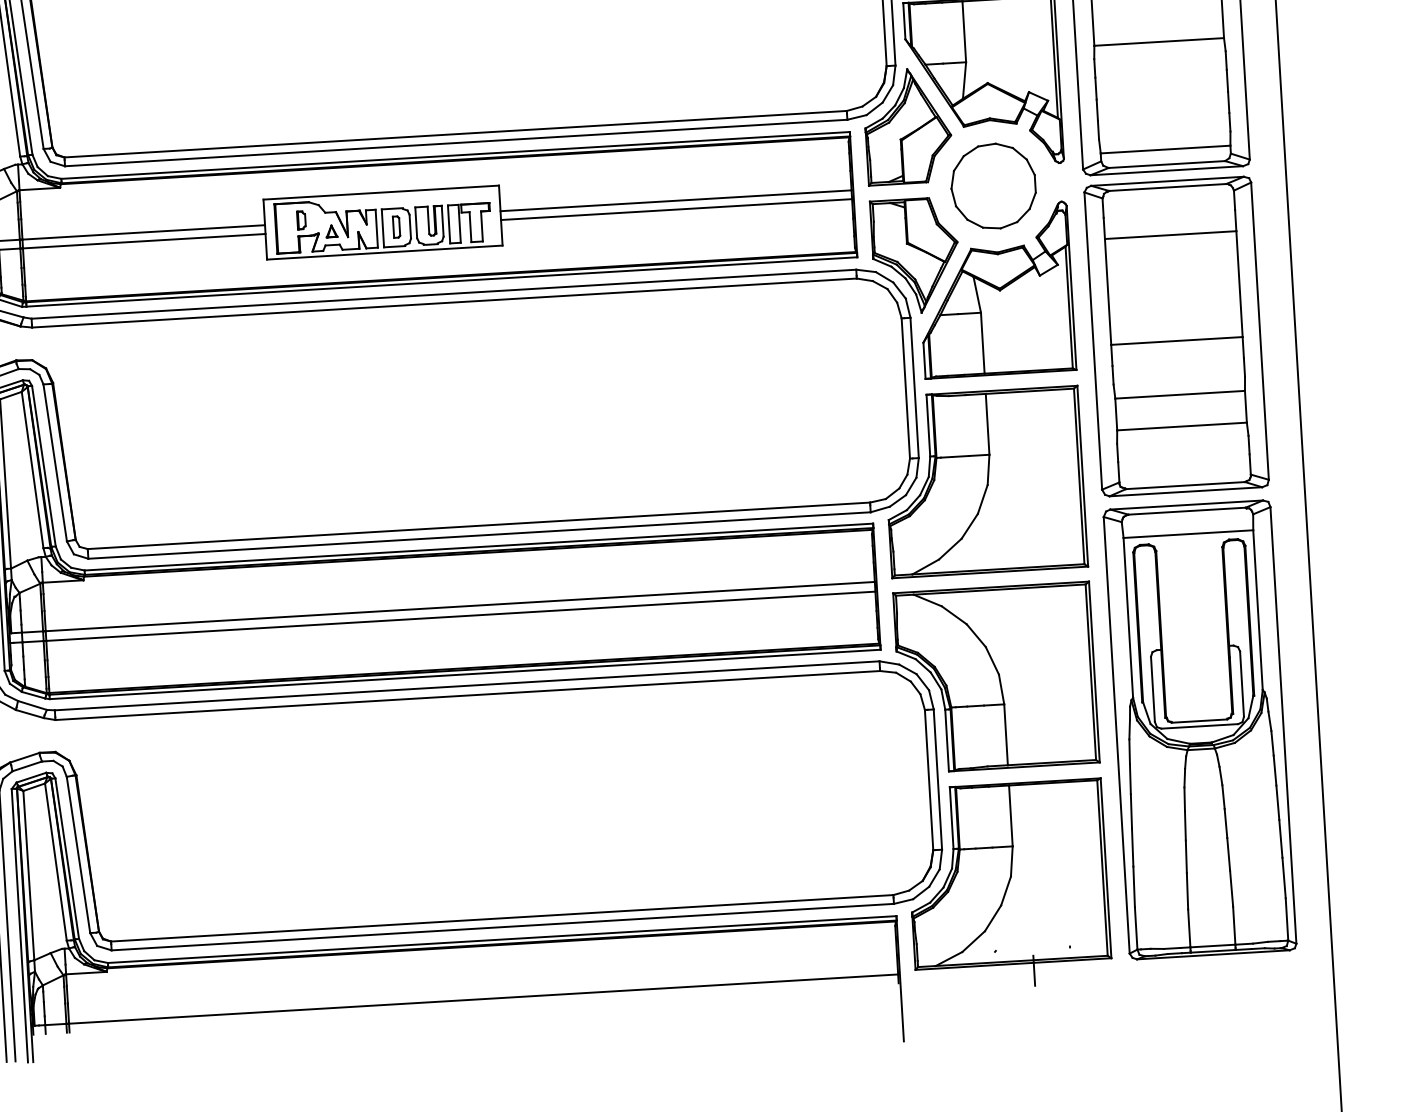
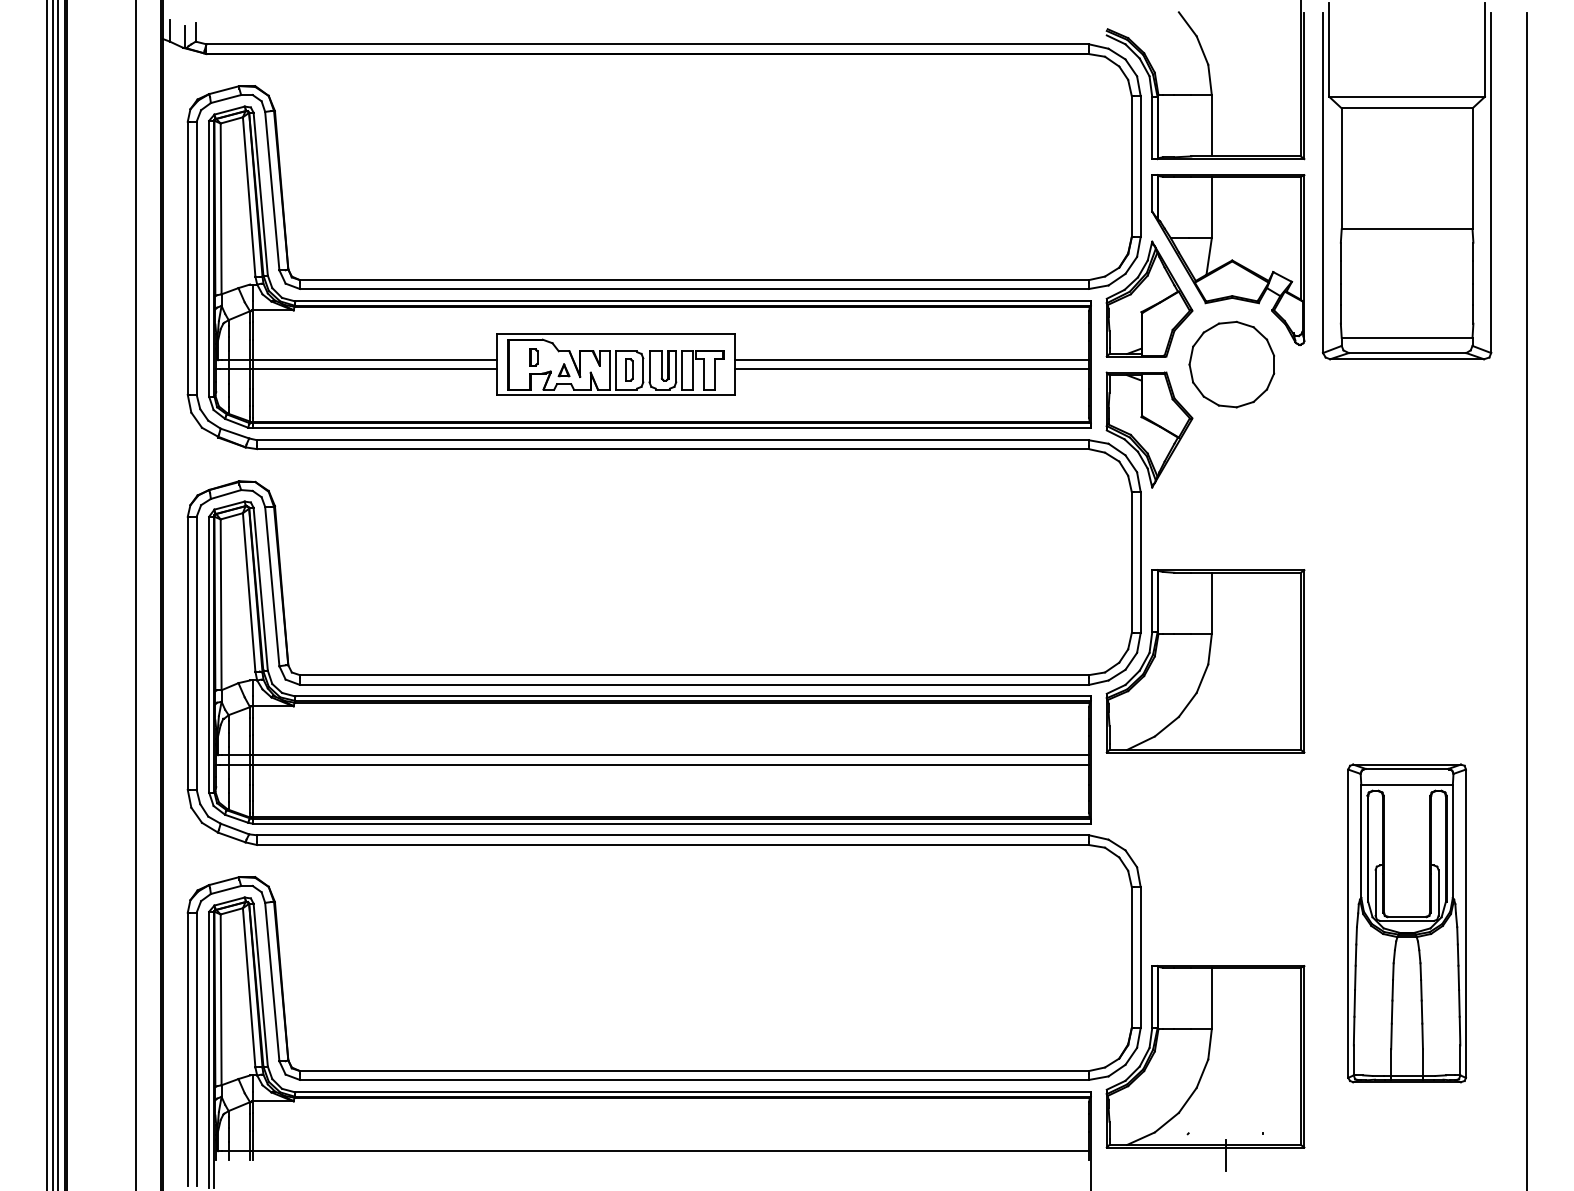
part: (996, 290) -> (1228, 469), removed
part: (1176, 336) -> (1406, 526), removed
part: (996, 677) -> (1205, 858), removed
part: (1199, 730) -> (1406, 923), size x0.7

